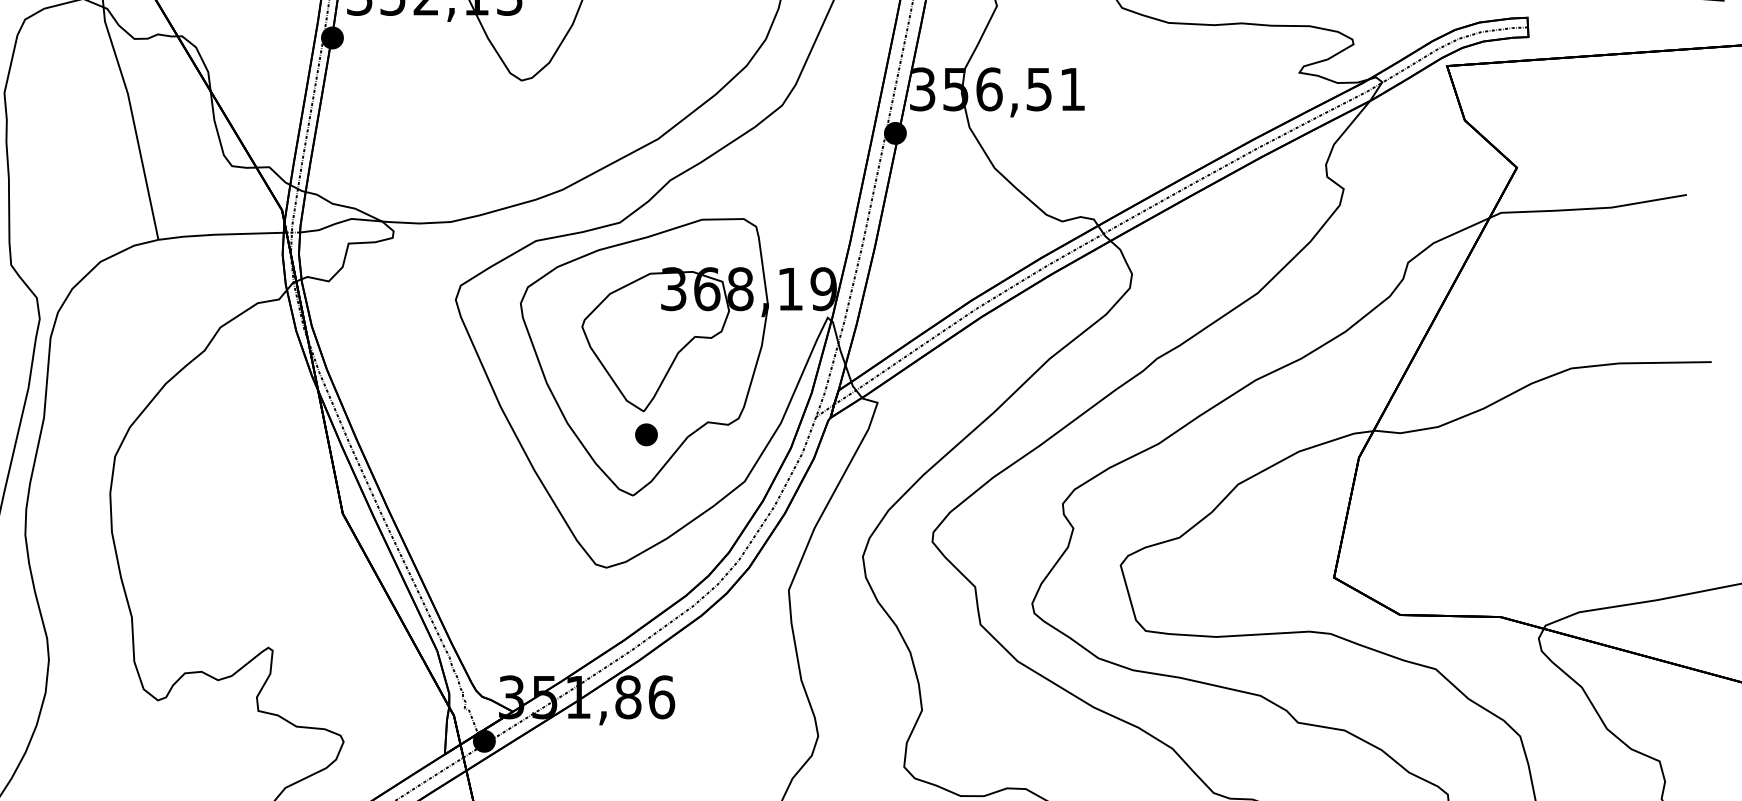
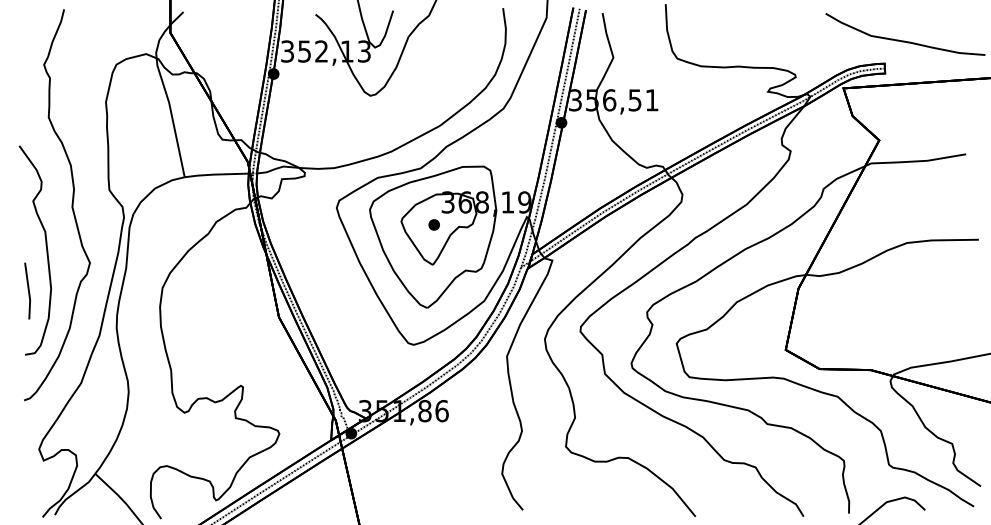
part: (645, 433) -> (433, 224), moved

